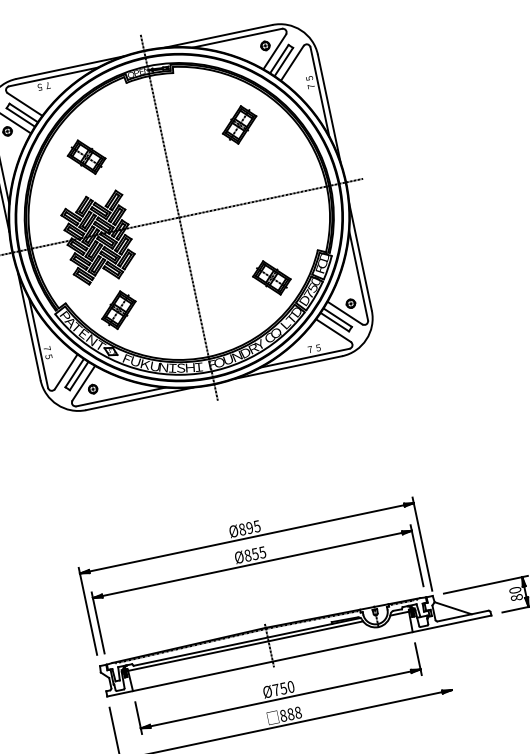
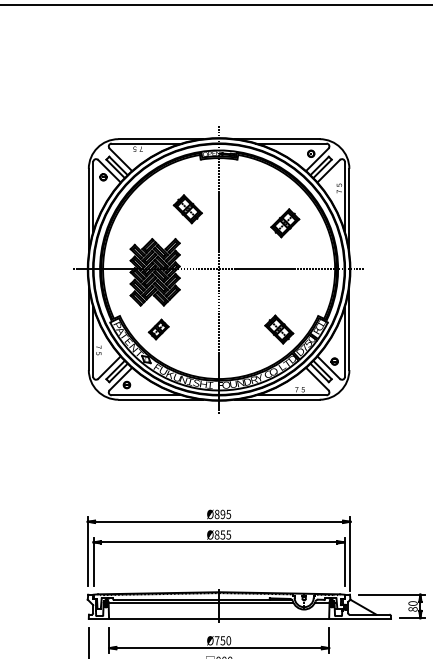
part: (240, 125) -> (285, 223), moved
part: (86, 157) -> (187, 209), moved
part: (118, 310) -> (158, 329), size x0.7

